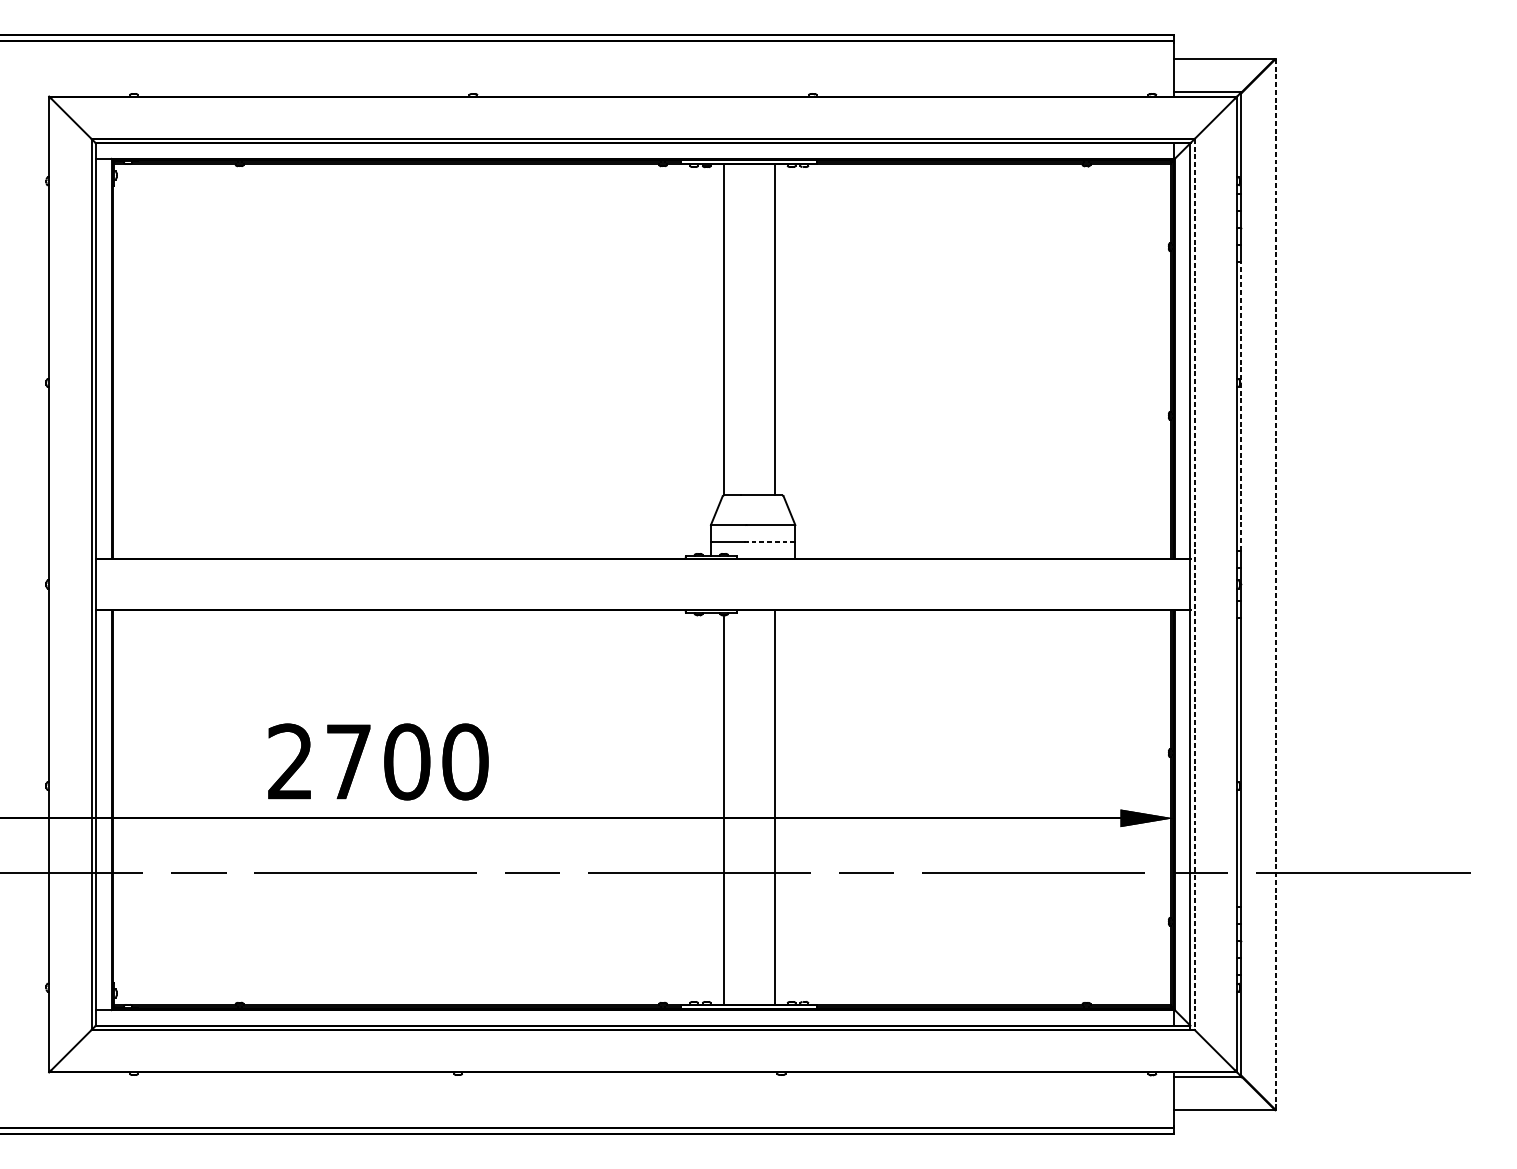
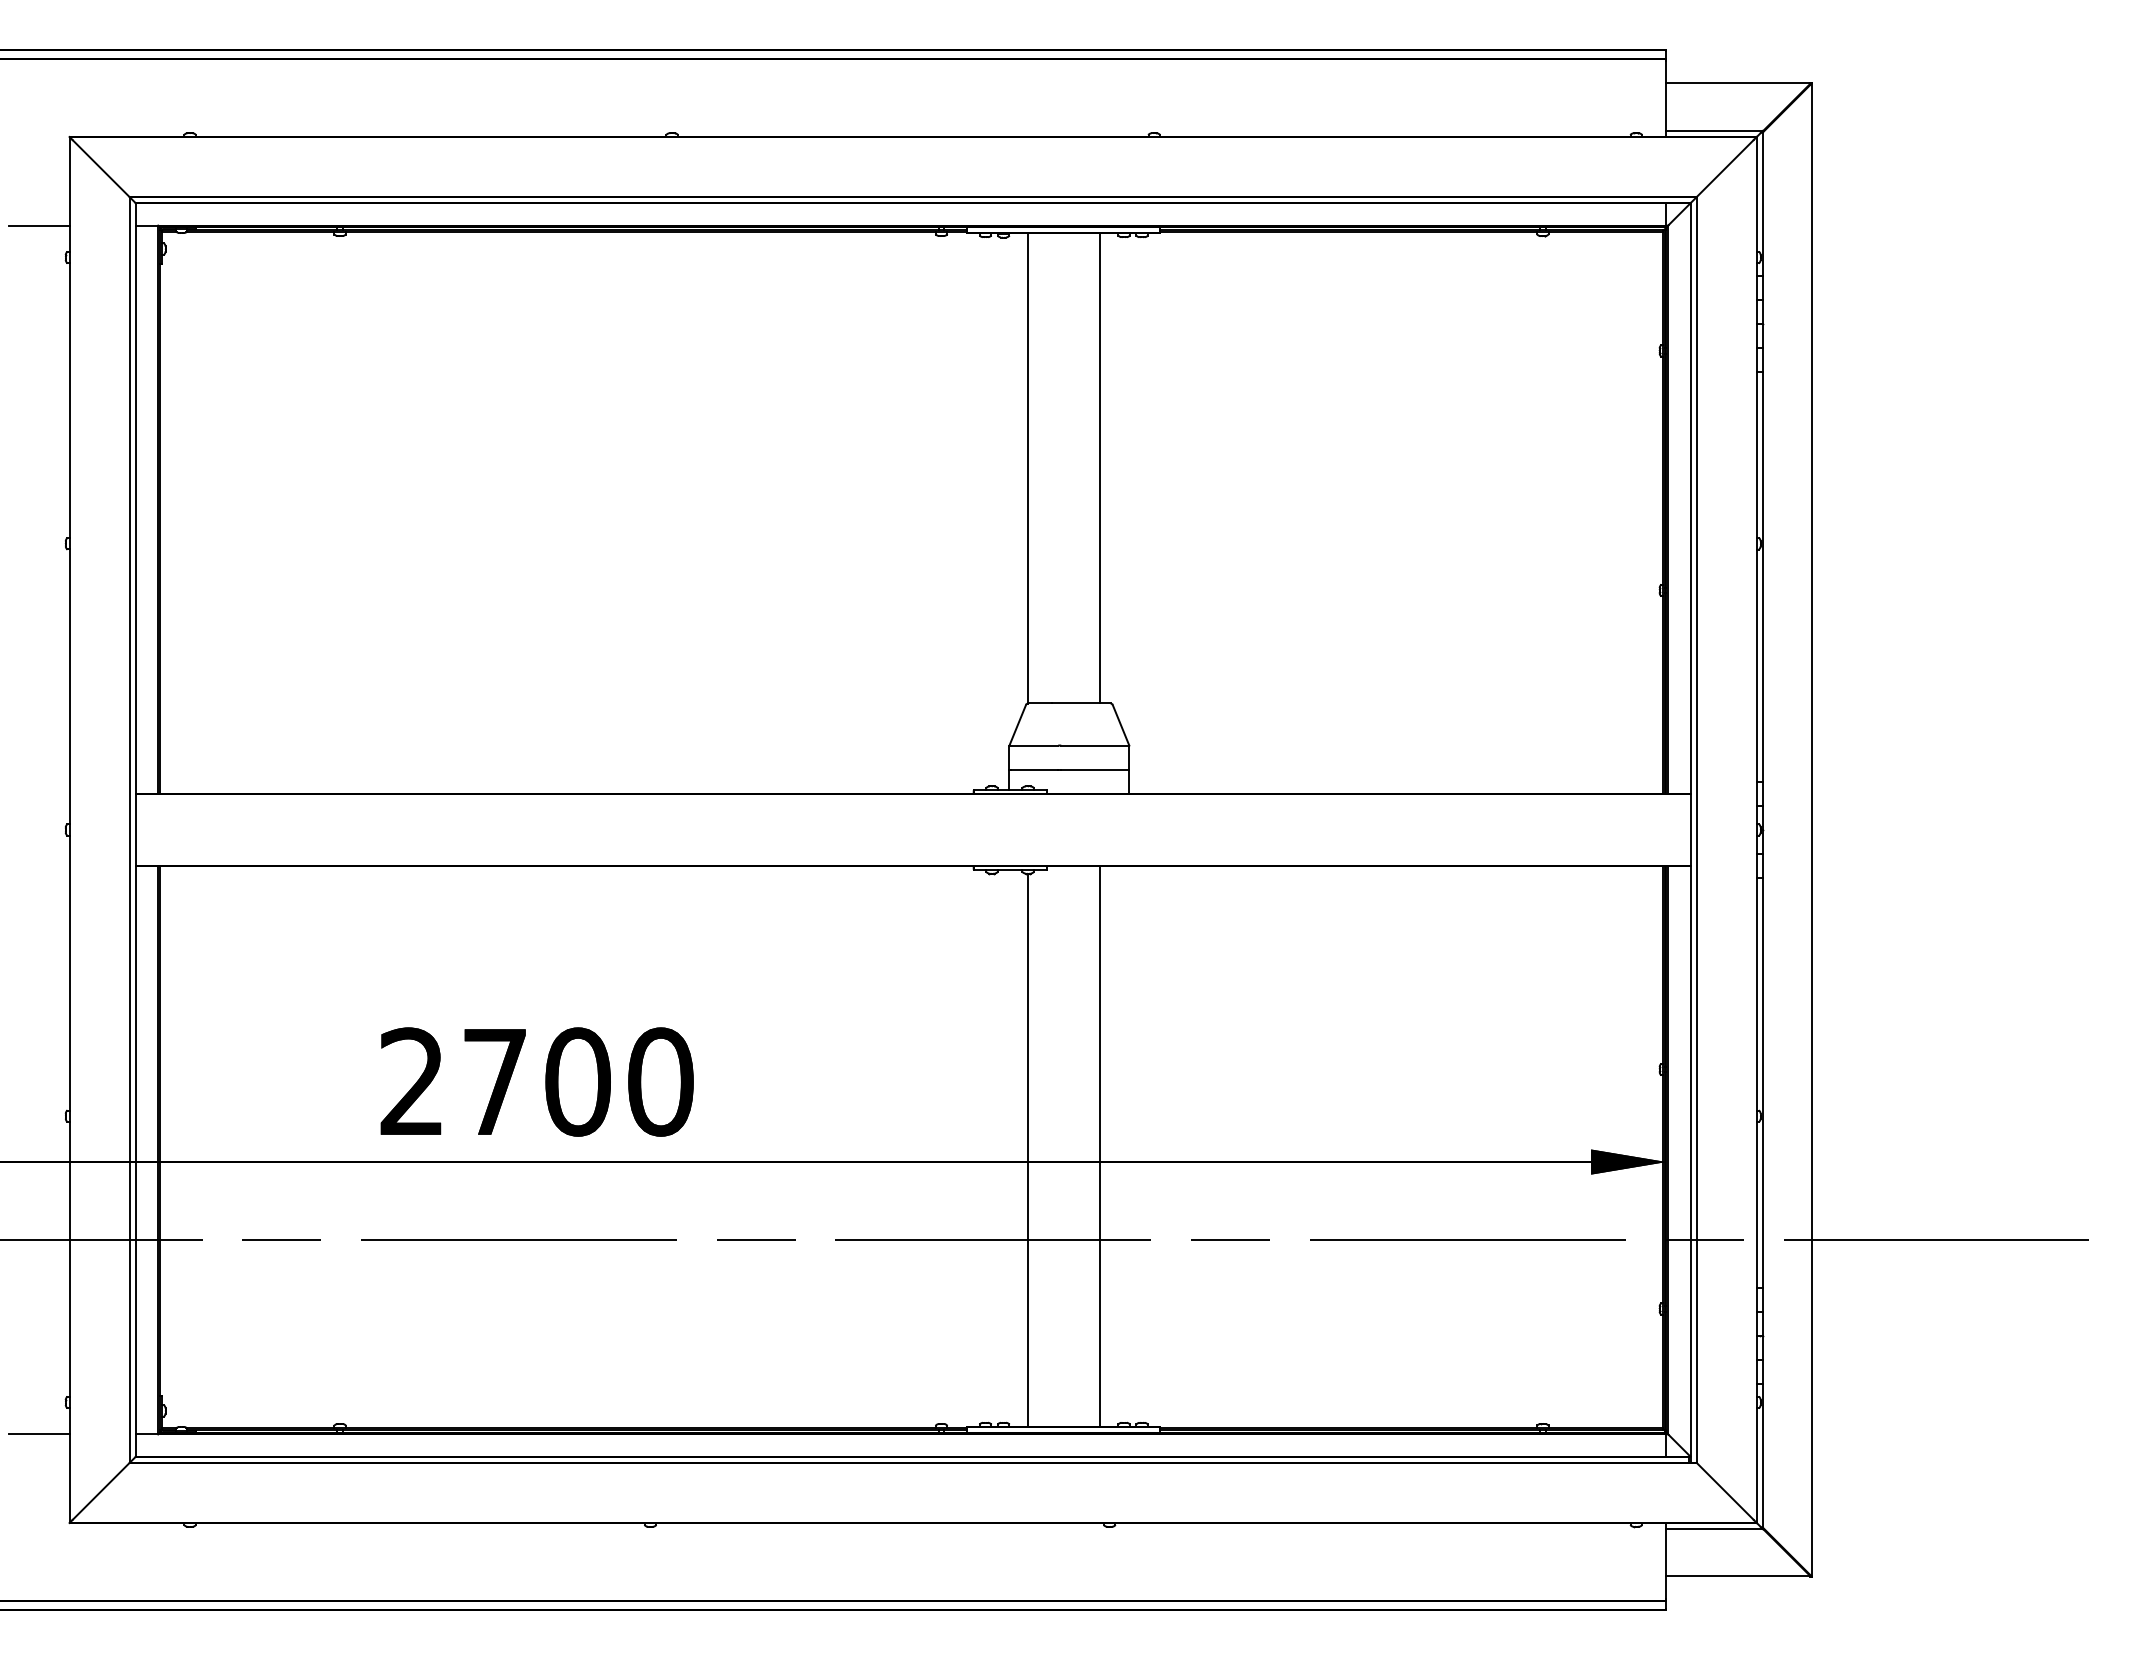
line: (27, 158) -> (39, 225), added
line: (1241, 406) -> (1762, 576), dashed -> solid
line: (771, 541) -> (1095, 769), dashed -> solid
line: (1194, 584) -> (1696, 829), dashed -> solid
line: (1276, 584) -> (1812, 830), dashed -> solid
line: (27, 1010) -> (39, 1434), added

